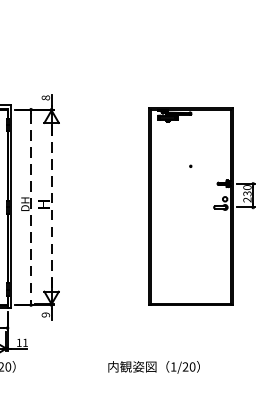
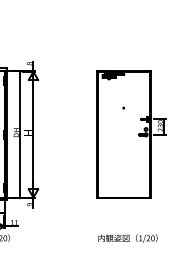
line: (51, 207) -> (33, 134), dashed -> solid
line: (31, 208) -> (20, 135), dashed -> solid
text: (153, 367) -> (127, 238), moved

